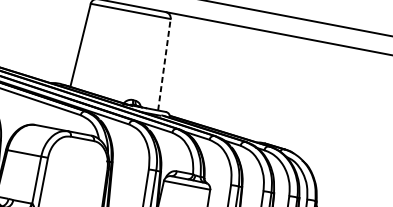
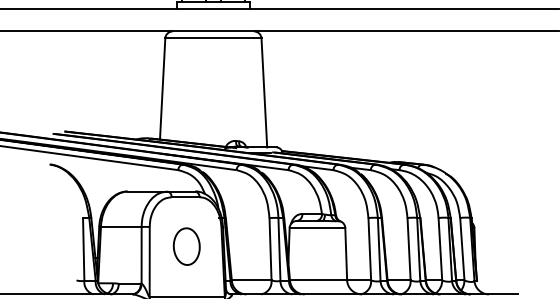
line: (164, 64) -> (264, 92), dashed -> solid
part: (75, 179) -> (186, 246), added

